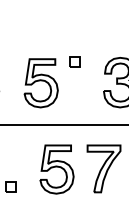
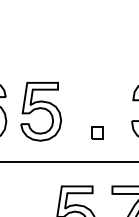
part: (74, 61) -> (96, 132), moved
part: (40, 83) -> (40, 112), moved

